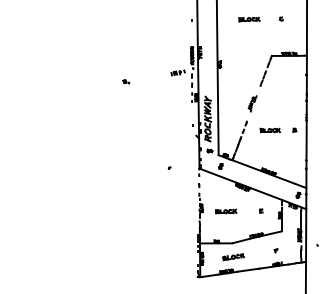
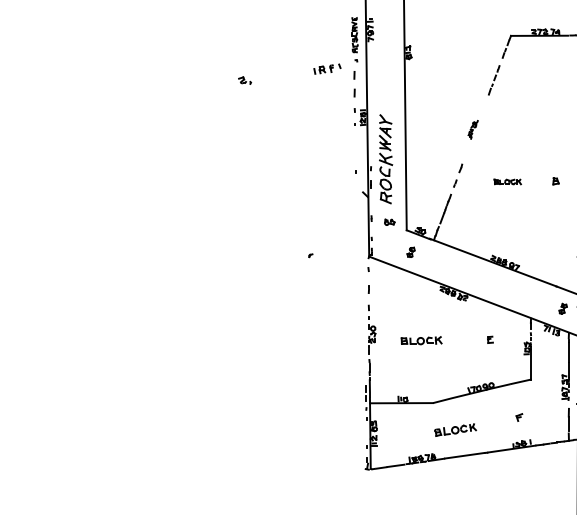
part: (126, 81) -> (245, 80), moved
part: (252, 103) -> (473, 129), size x0.6
part: (269, 130) -> (506, 181), size x0.7
part: (233, 257) -> (455, 430), moved

